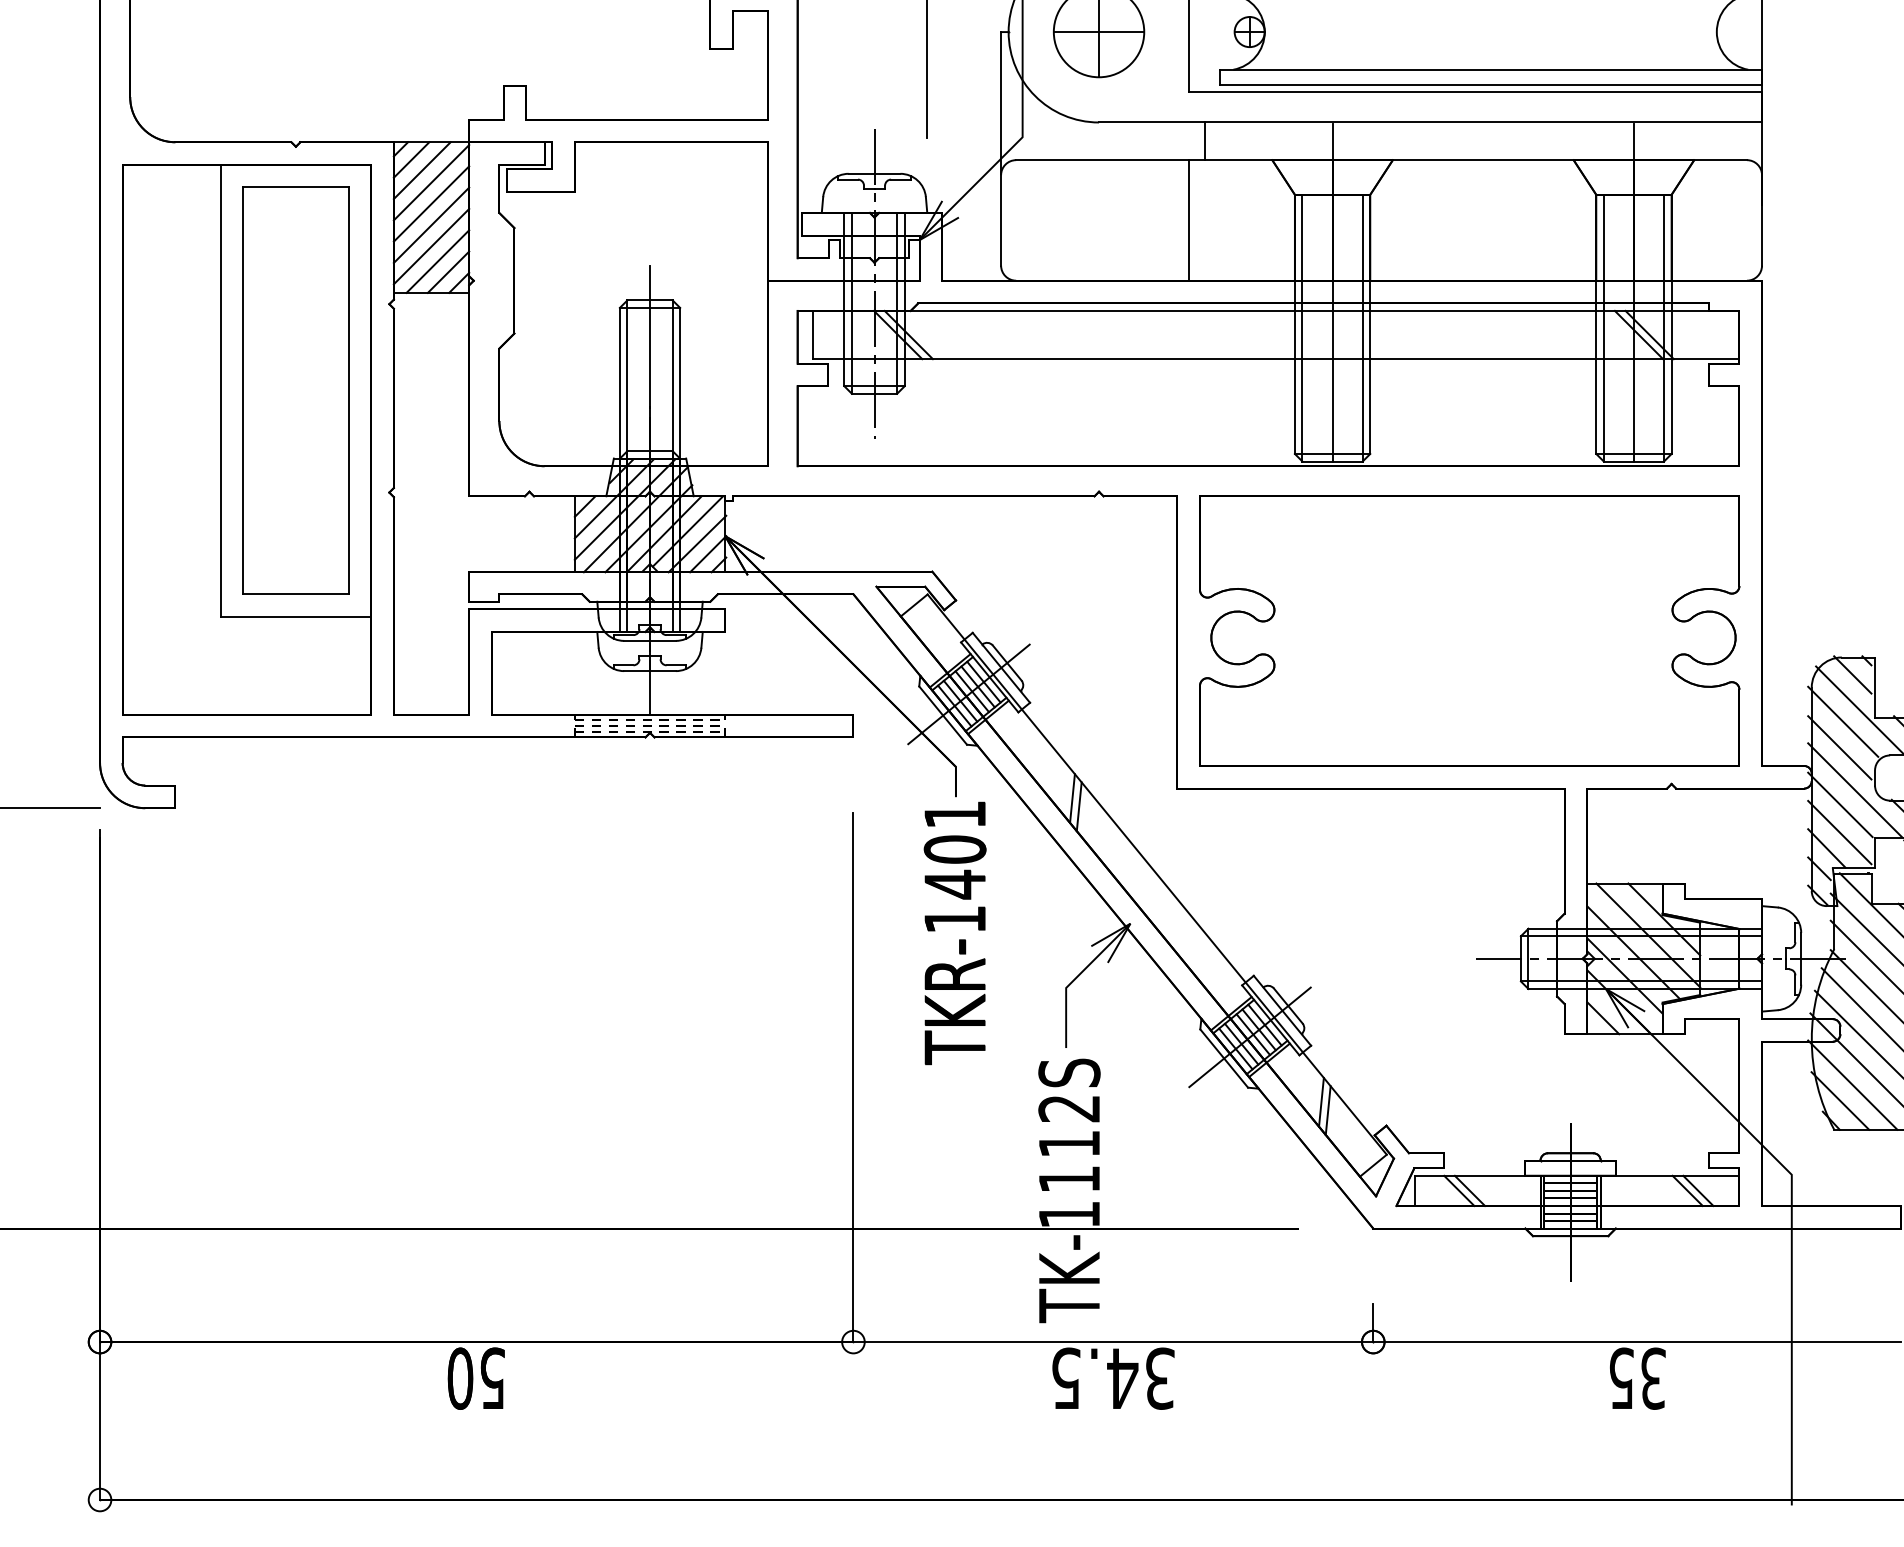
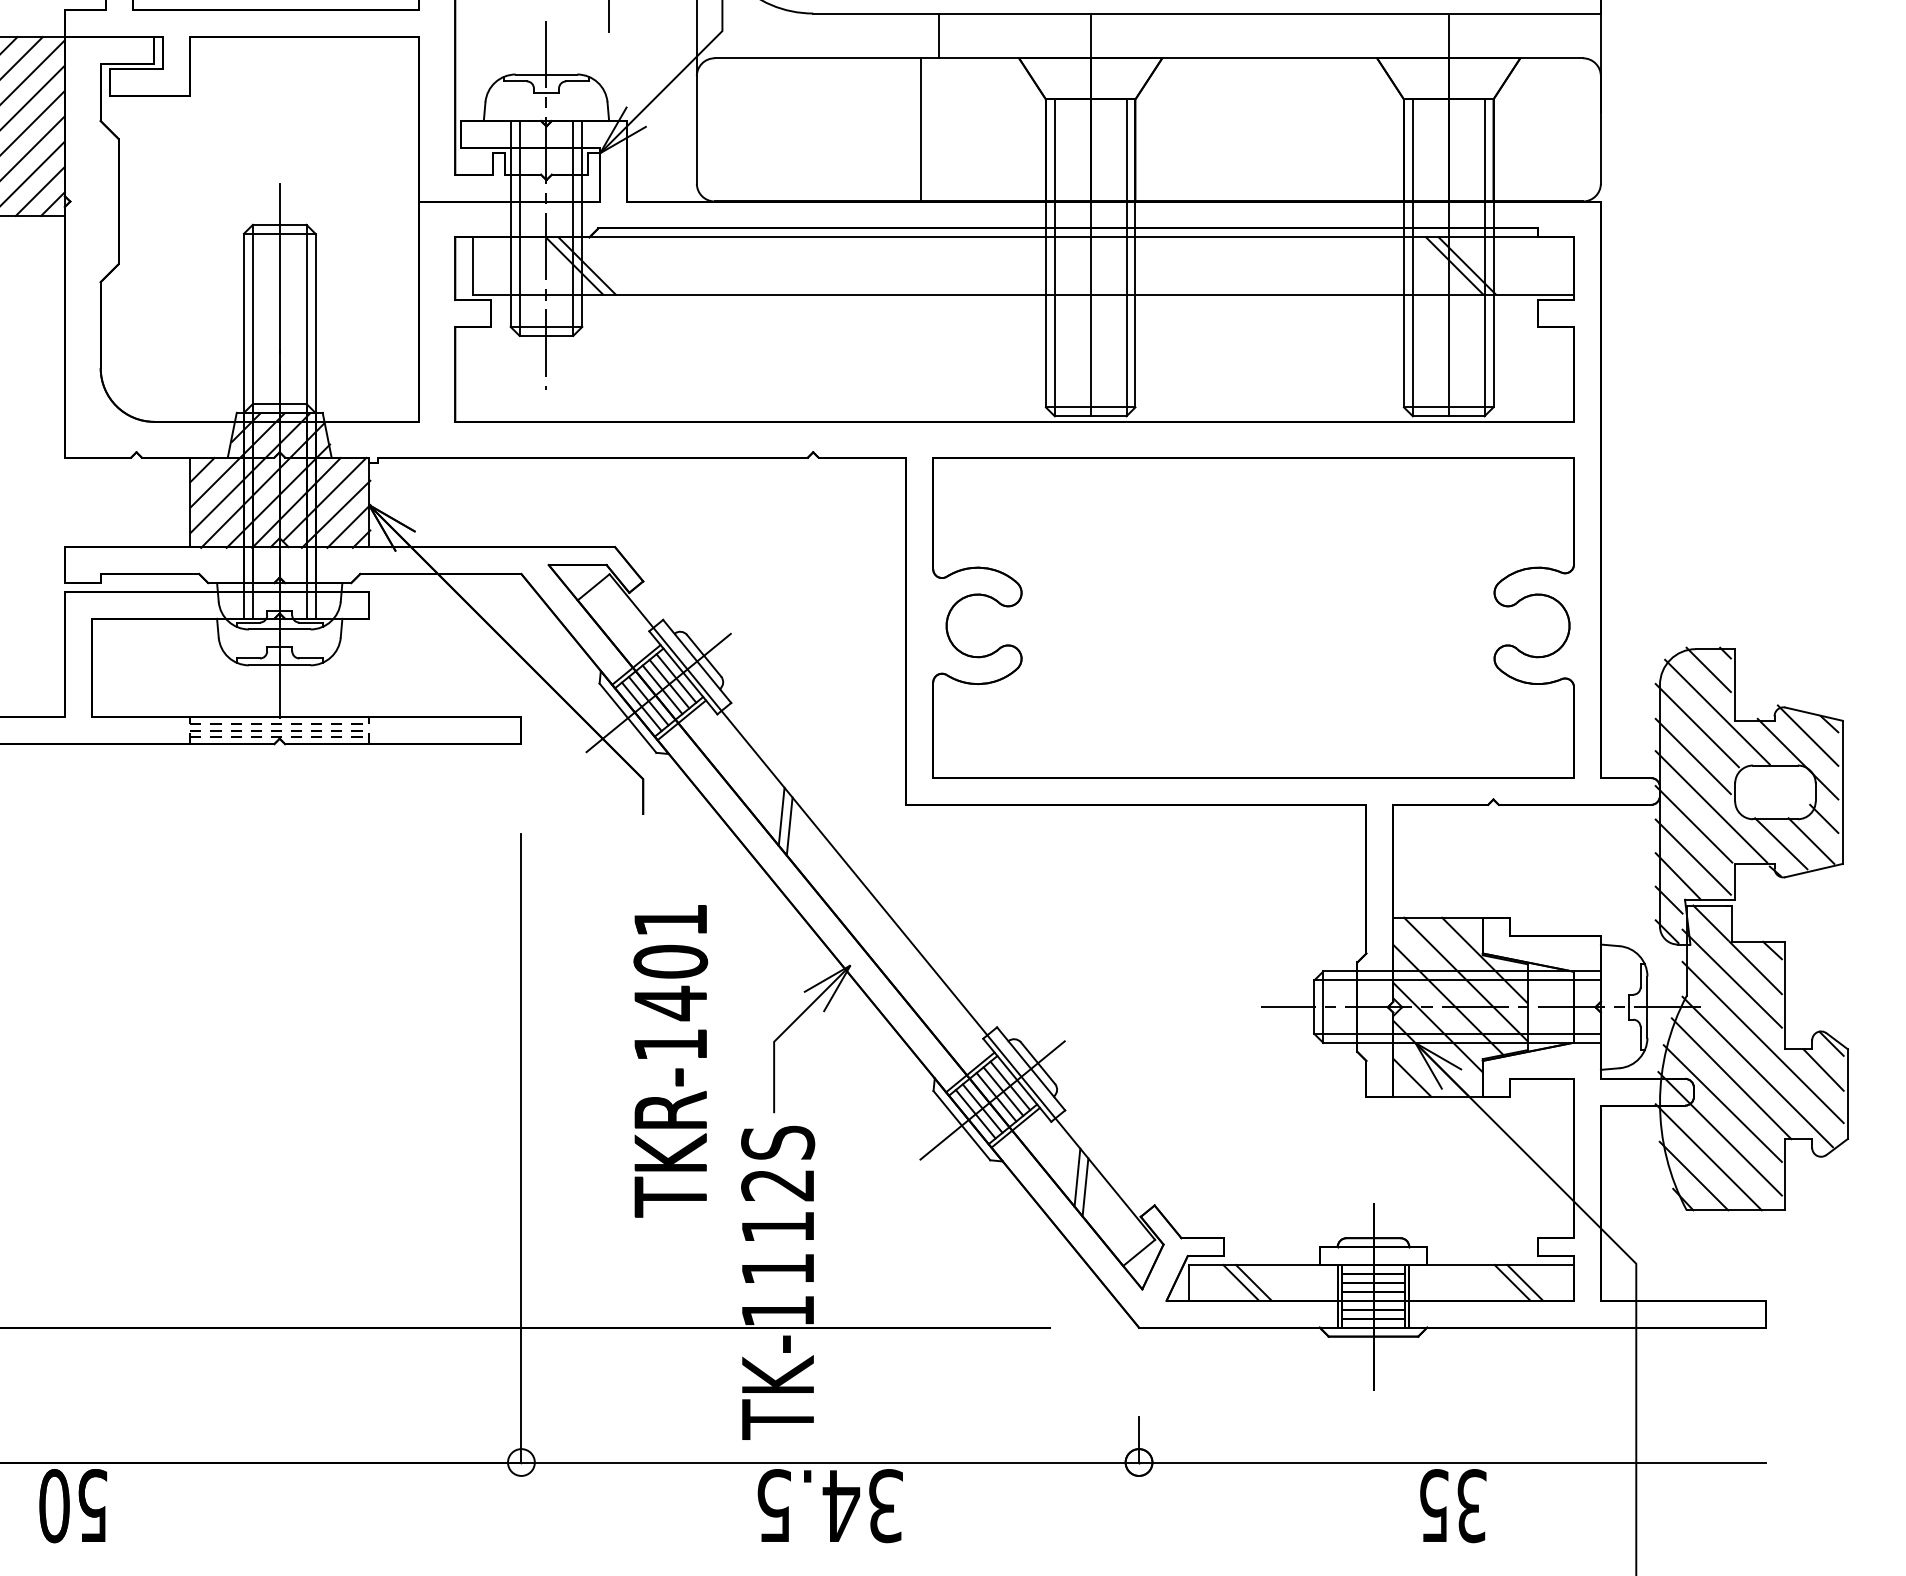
text: (954, 933) -> (669, 1061), moved

